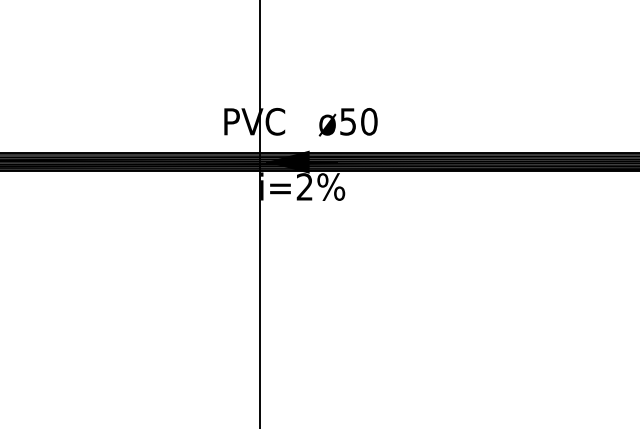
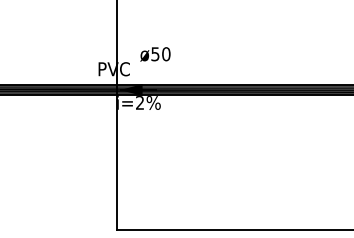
text: (348, 122) -> (155, 54), moved

